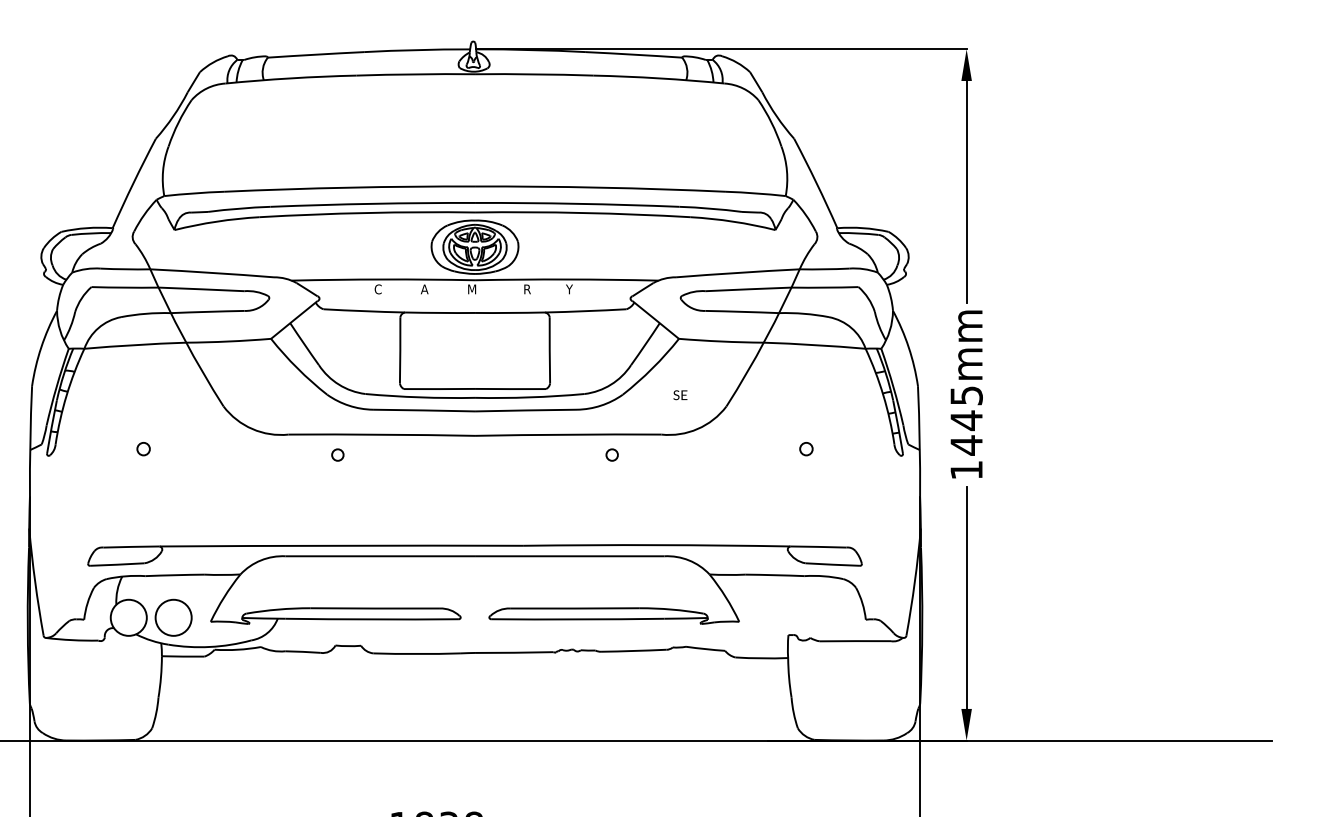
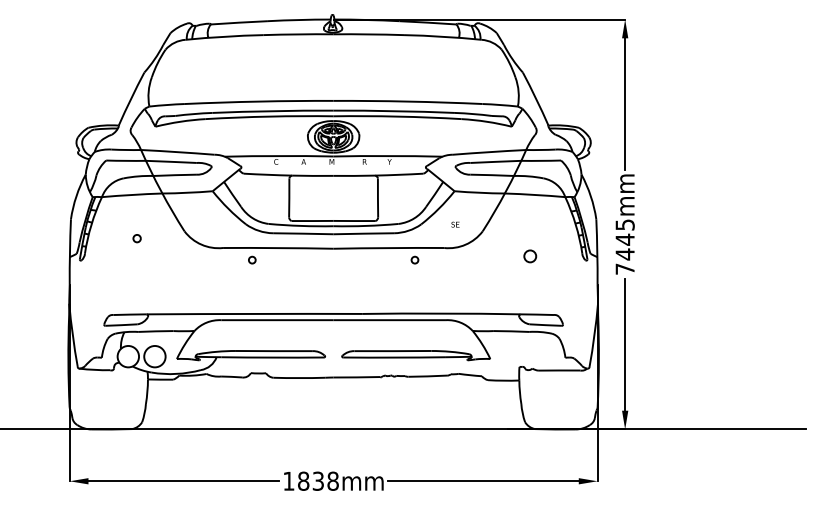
circle: (142, 448) -> (136, 238), moved
circle: (805, 448) -> (529, 256), size x1.6
text: (965, 469) -> (624, 268), 1445mm -> 7445mm

